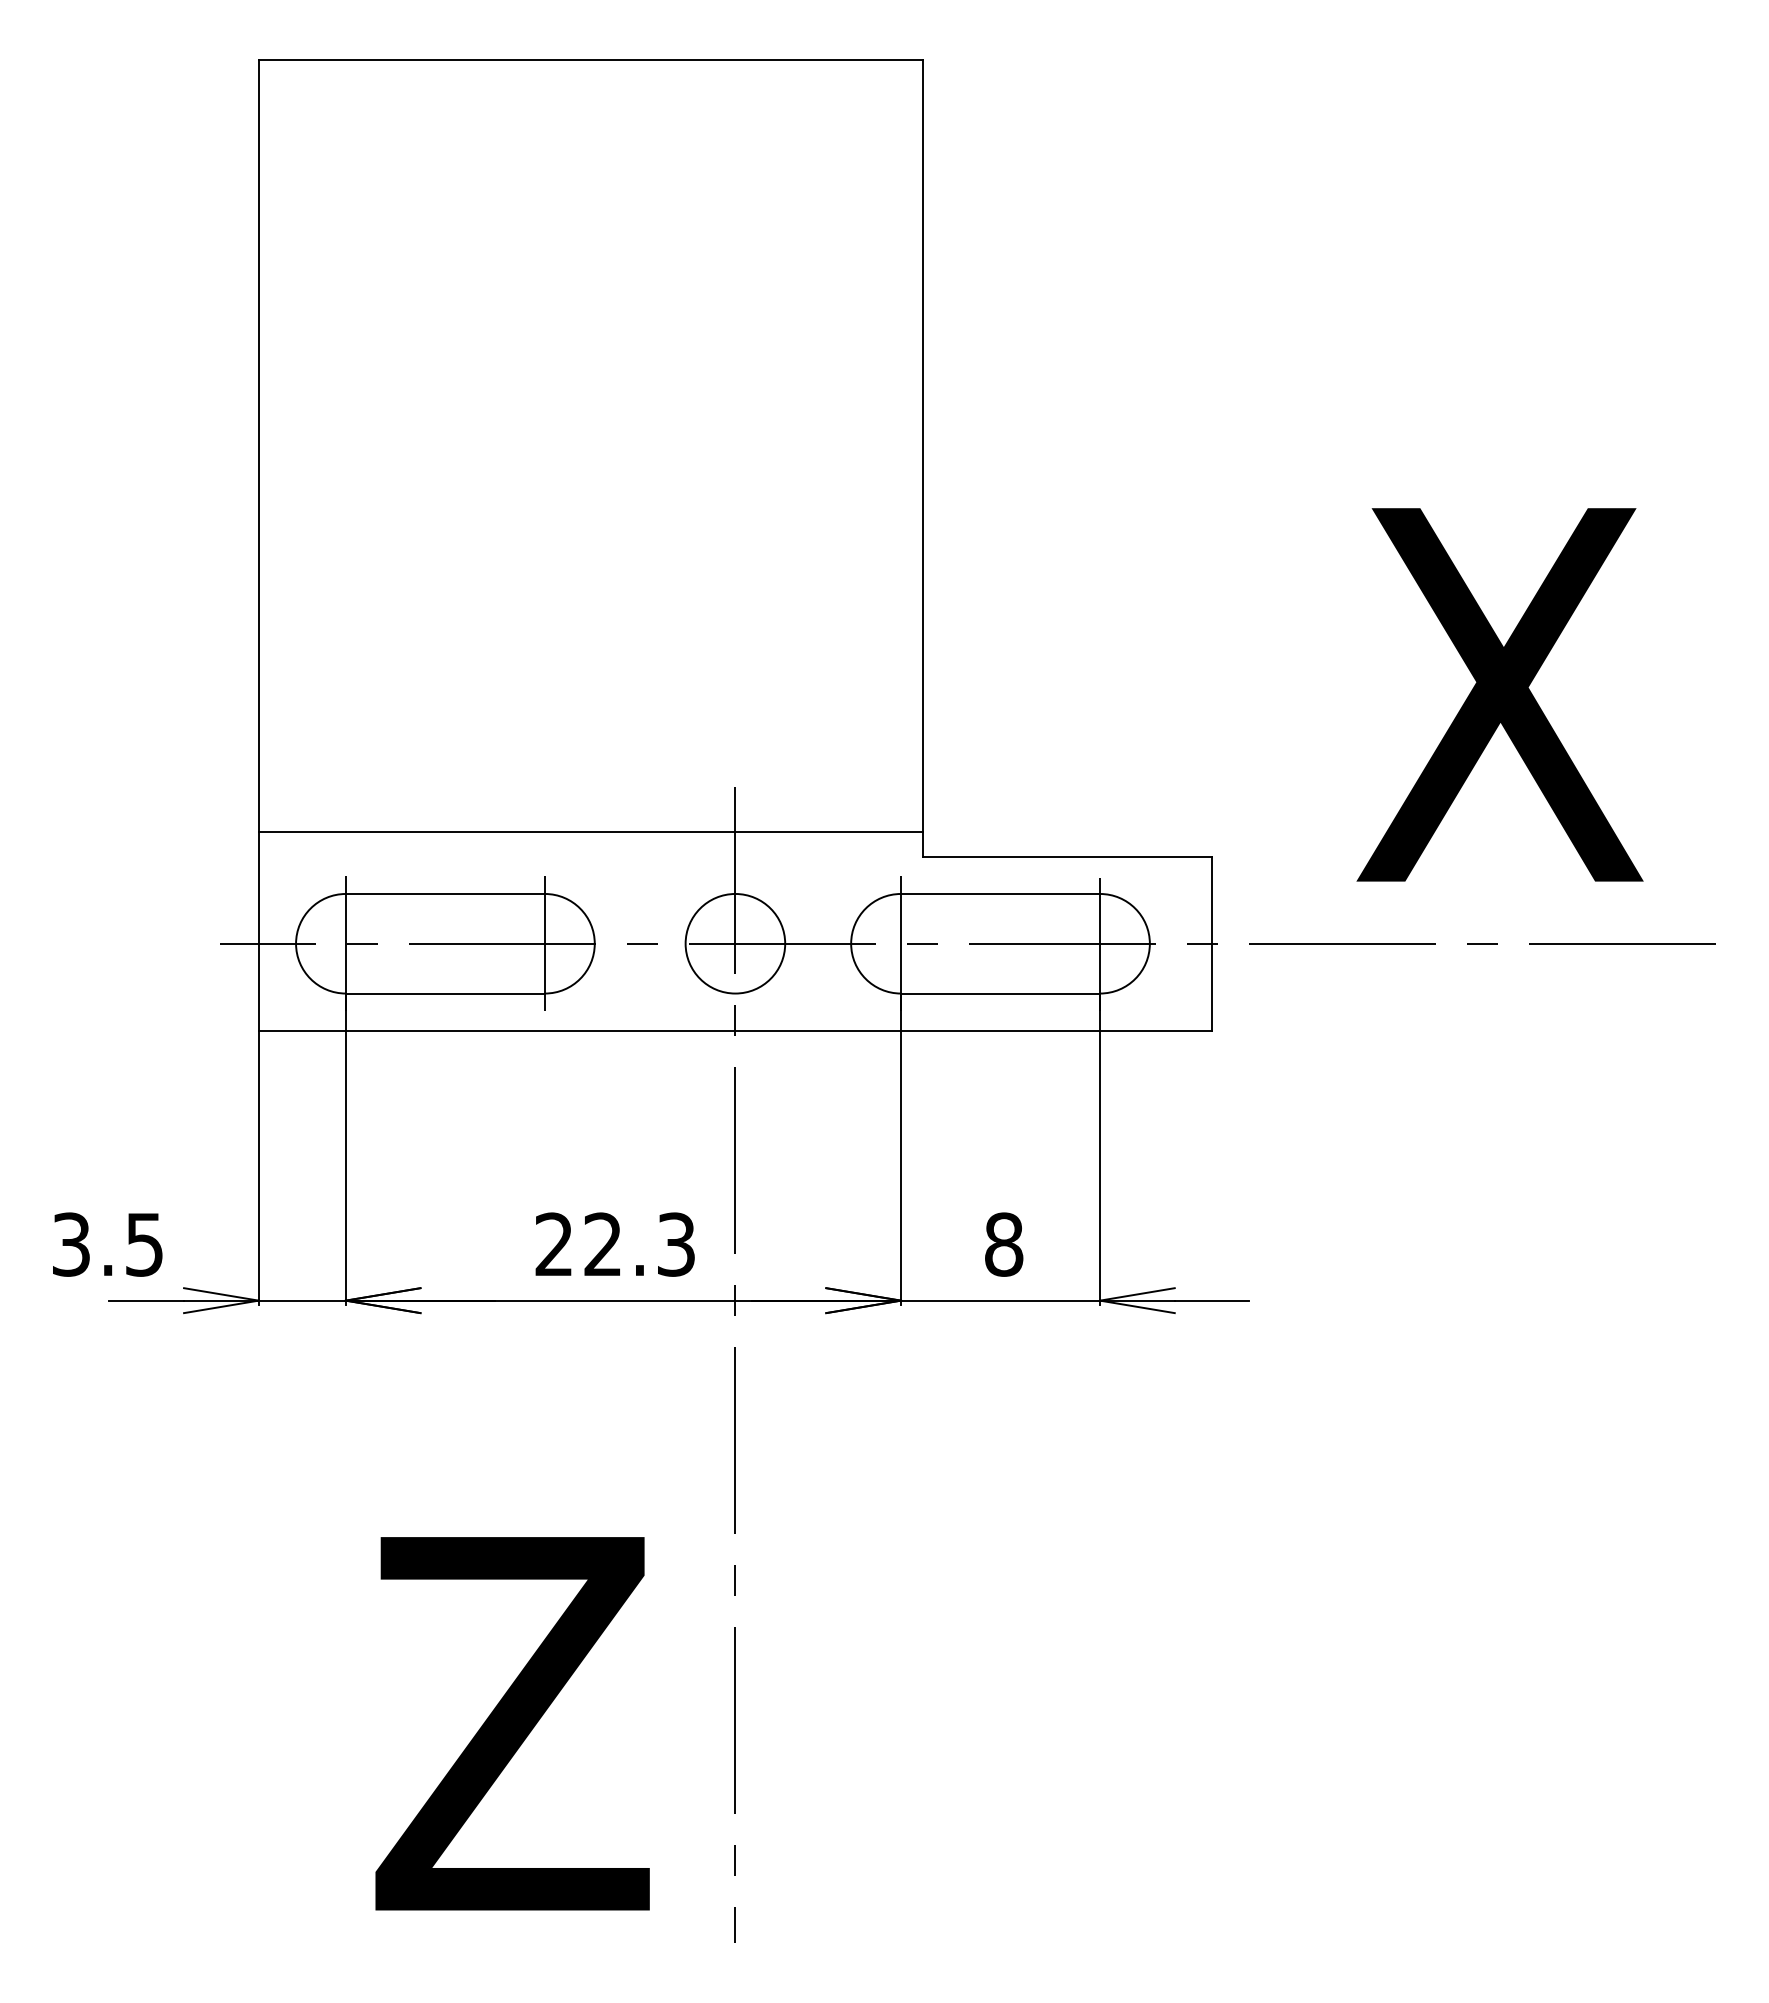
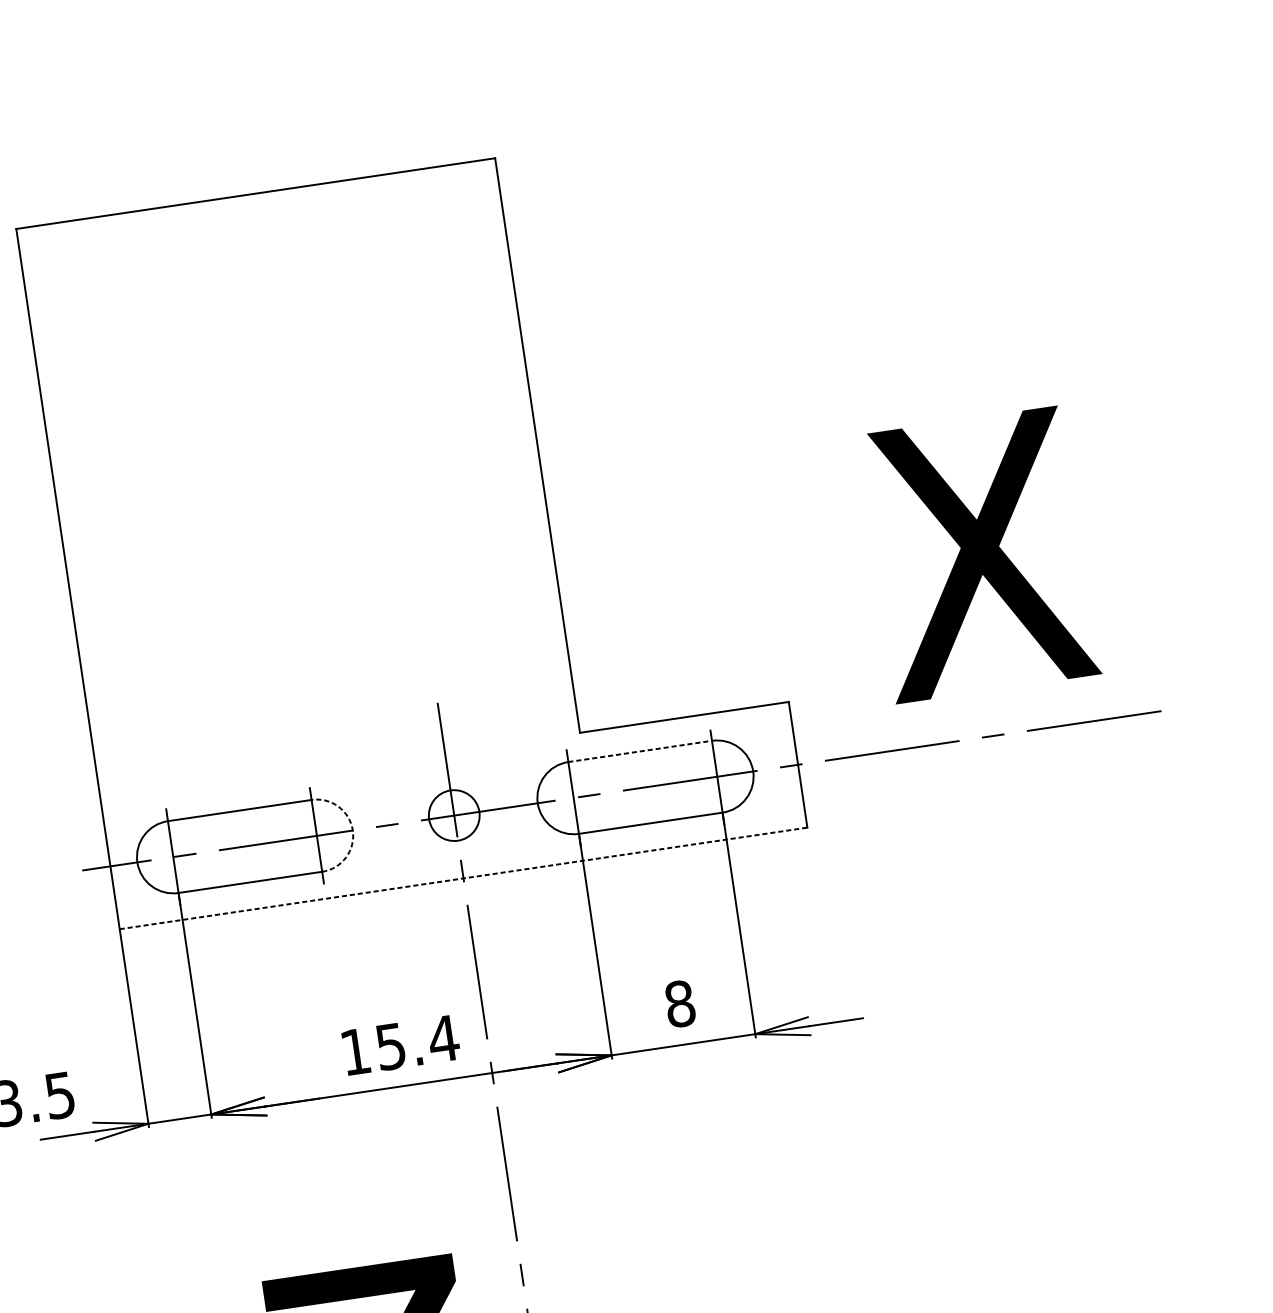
line: (590, 831) -> (337, 750), removed
line: (1000, 893) -> (640, 751), solid -> dashed
arc: (594, 943) -> (352, 830), solid -> dashed
circle: (735, 943) -> (454, 815), size x0.7
line: (735, 1030) -> (463, 878), solid -> dashed
text: (615, 1244) -> (399, 1045), 22.3 -> 15.4

